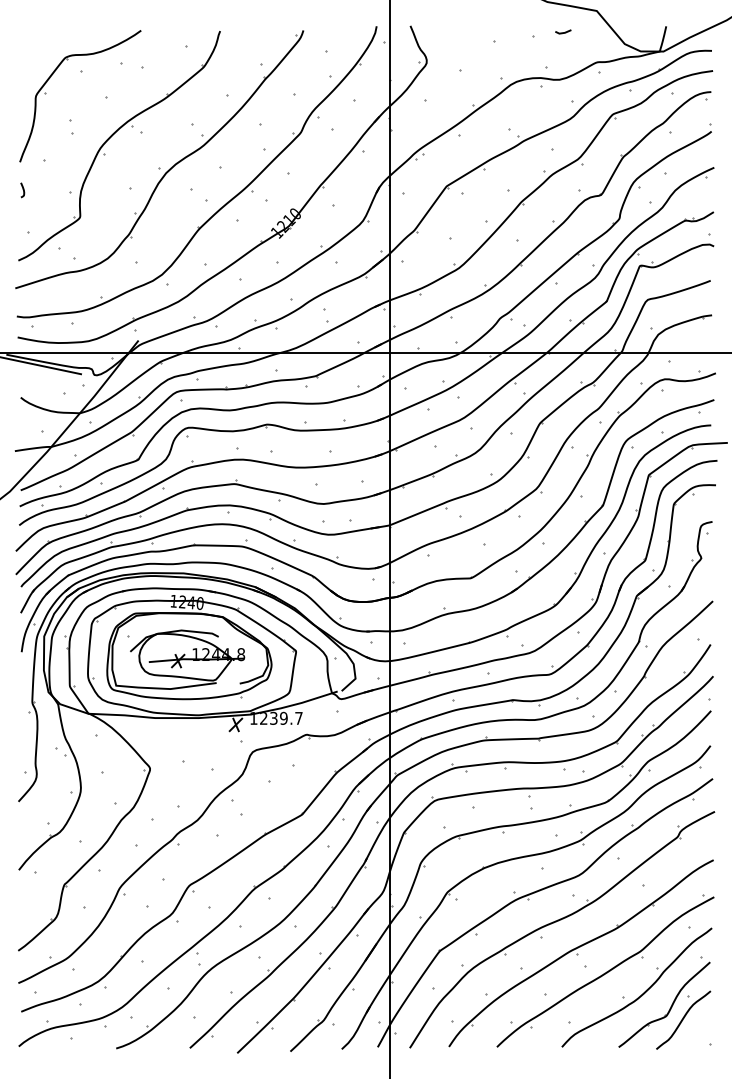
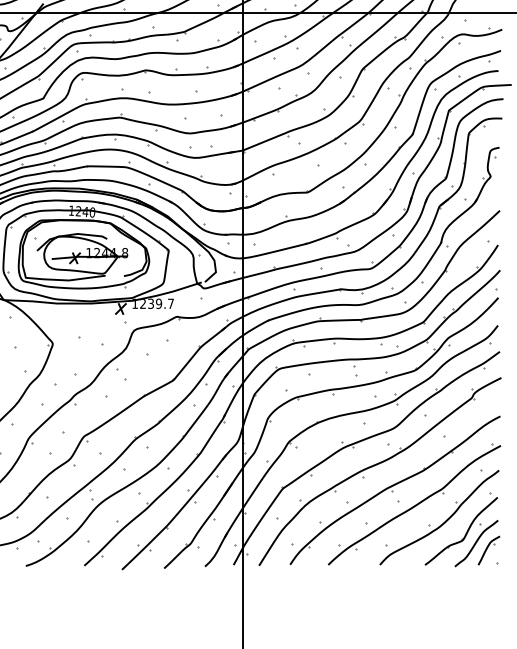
part: (699, 1028) -> (489, 550), added

